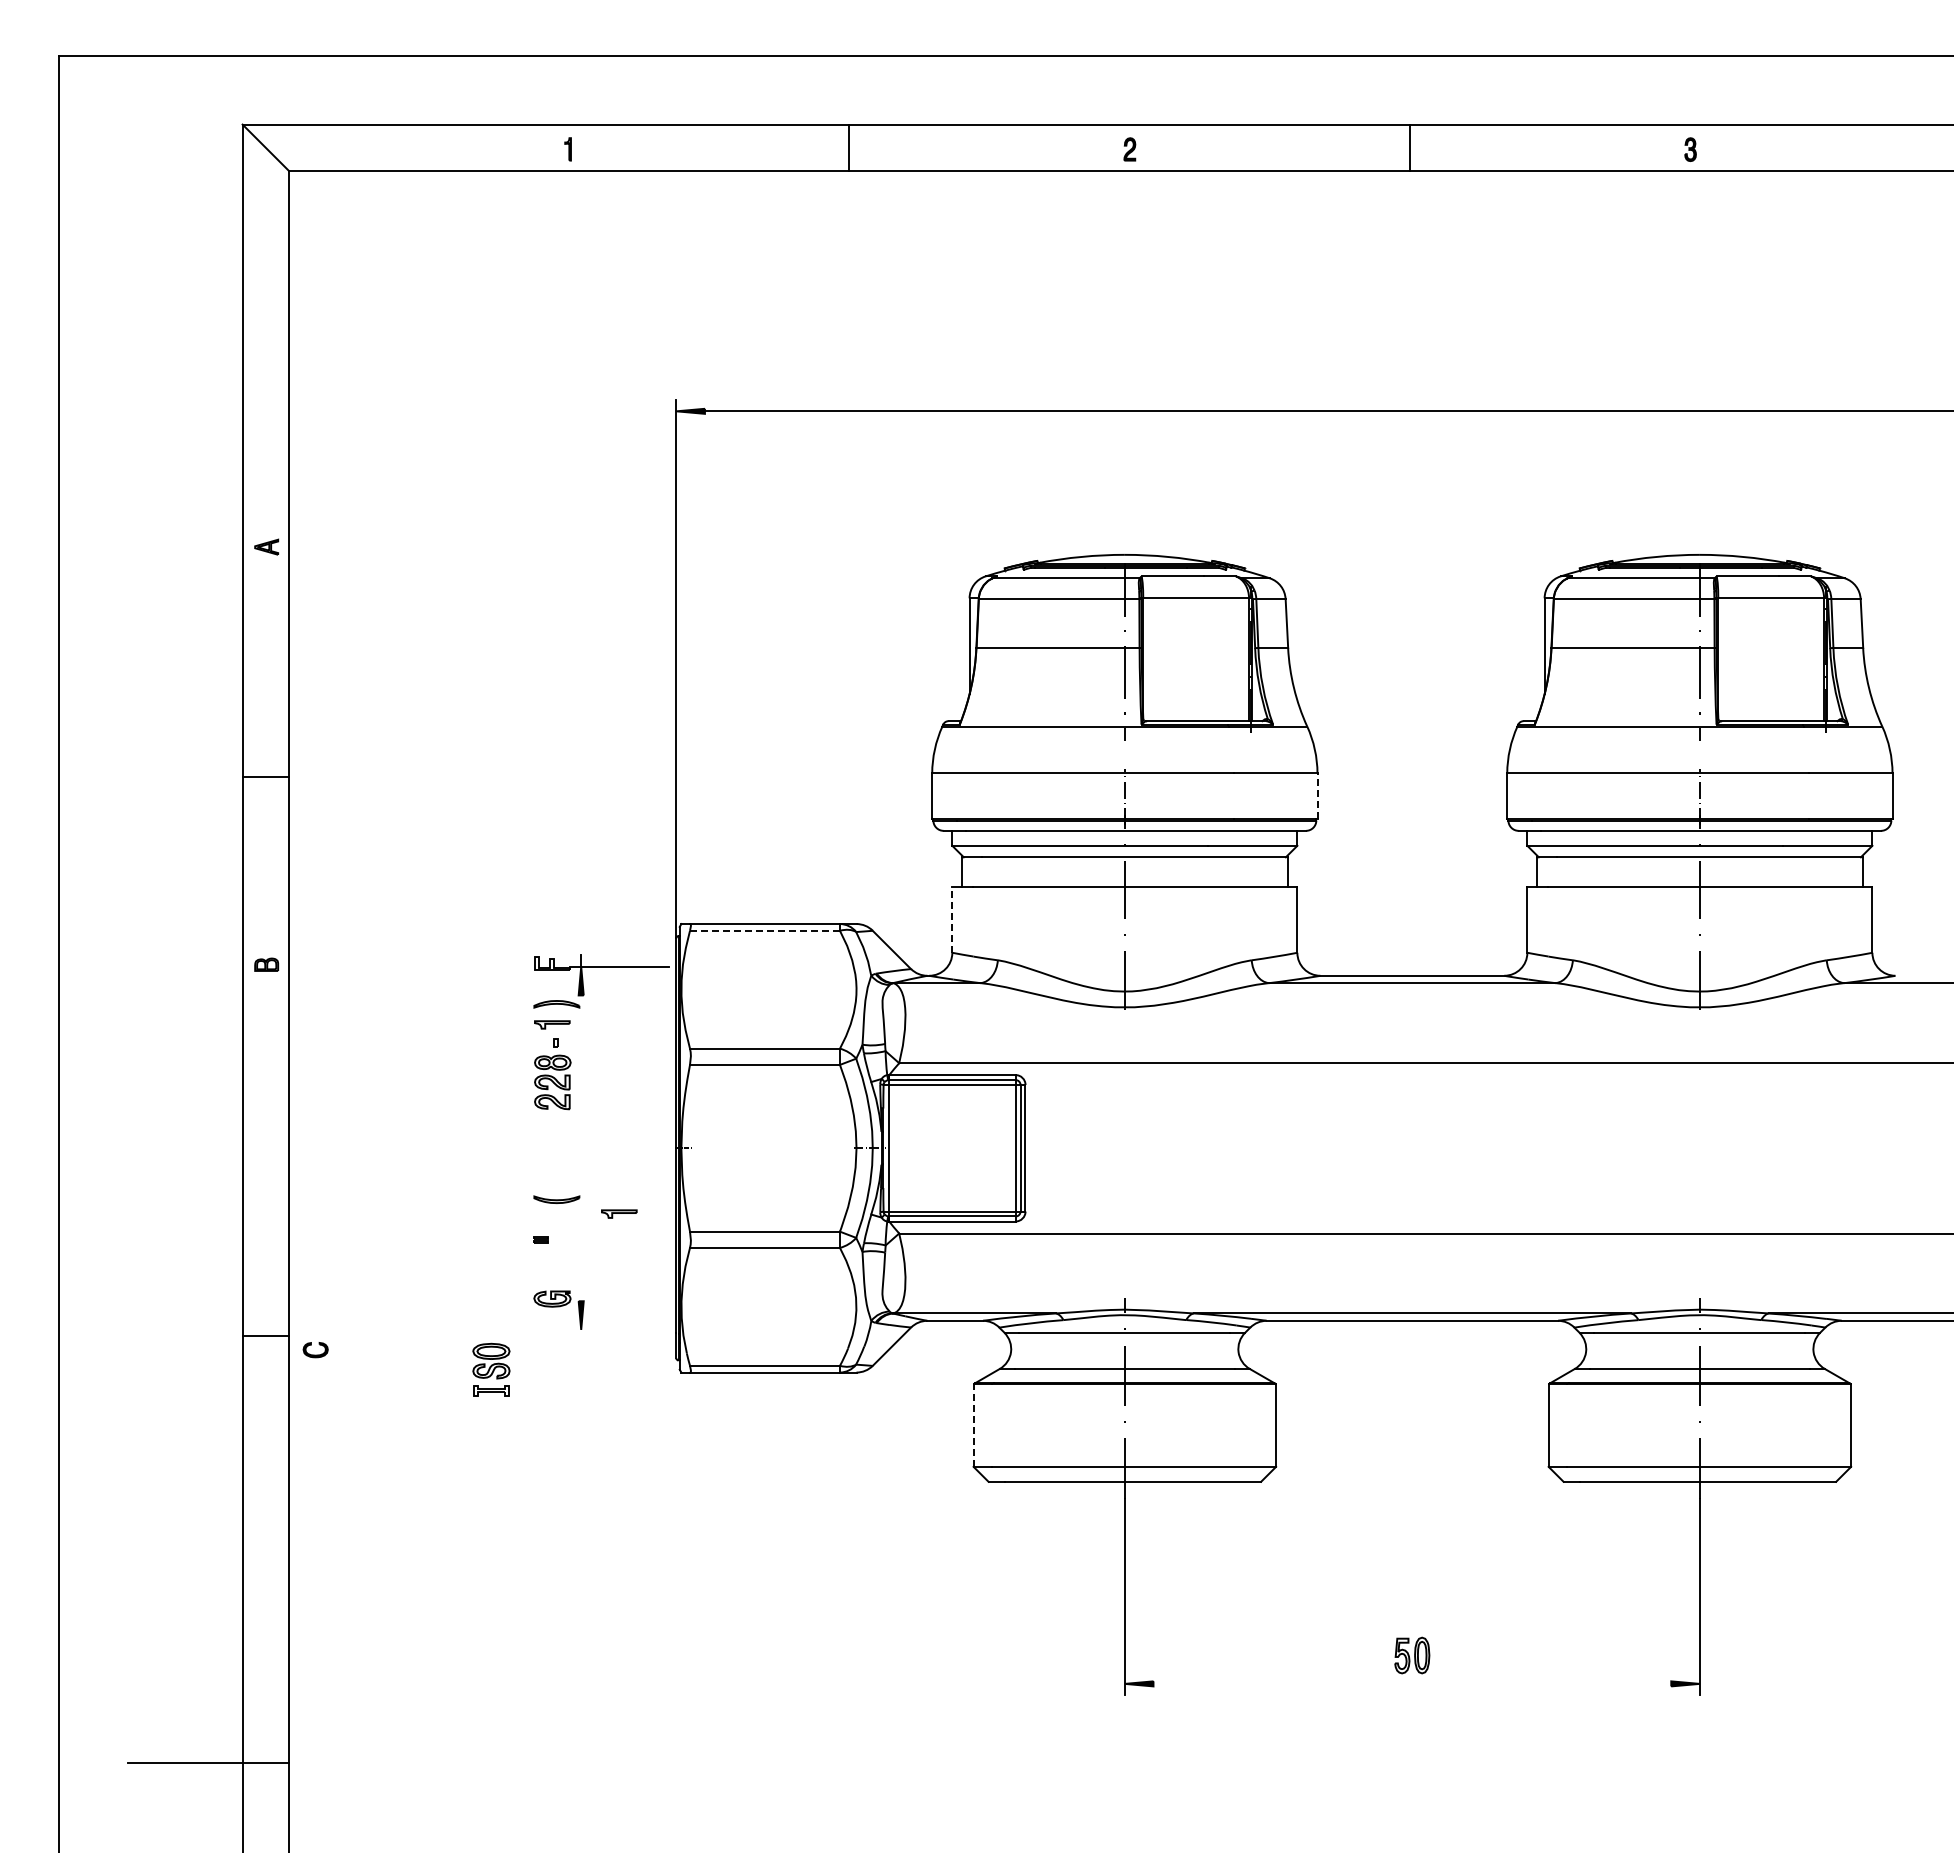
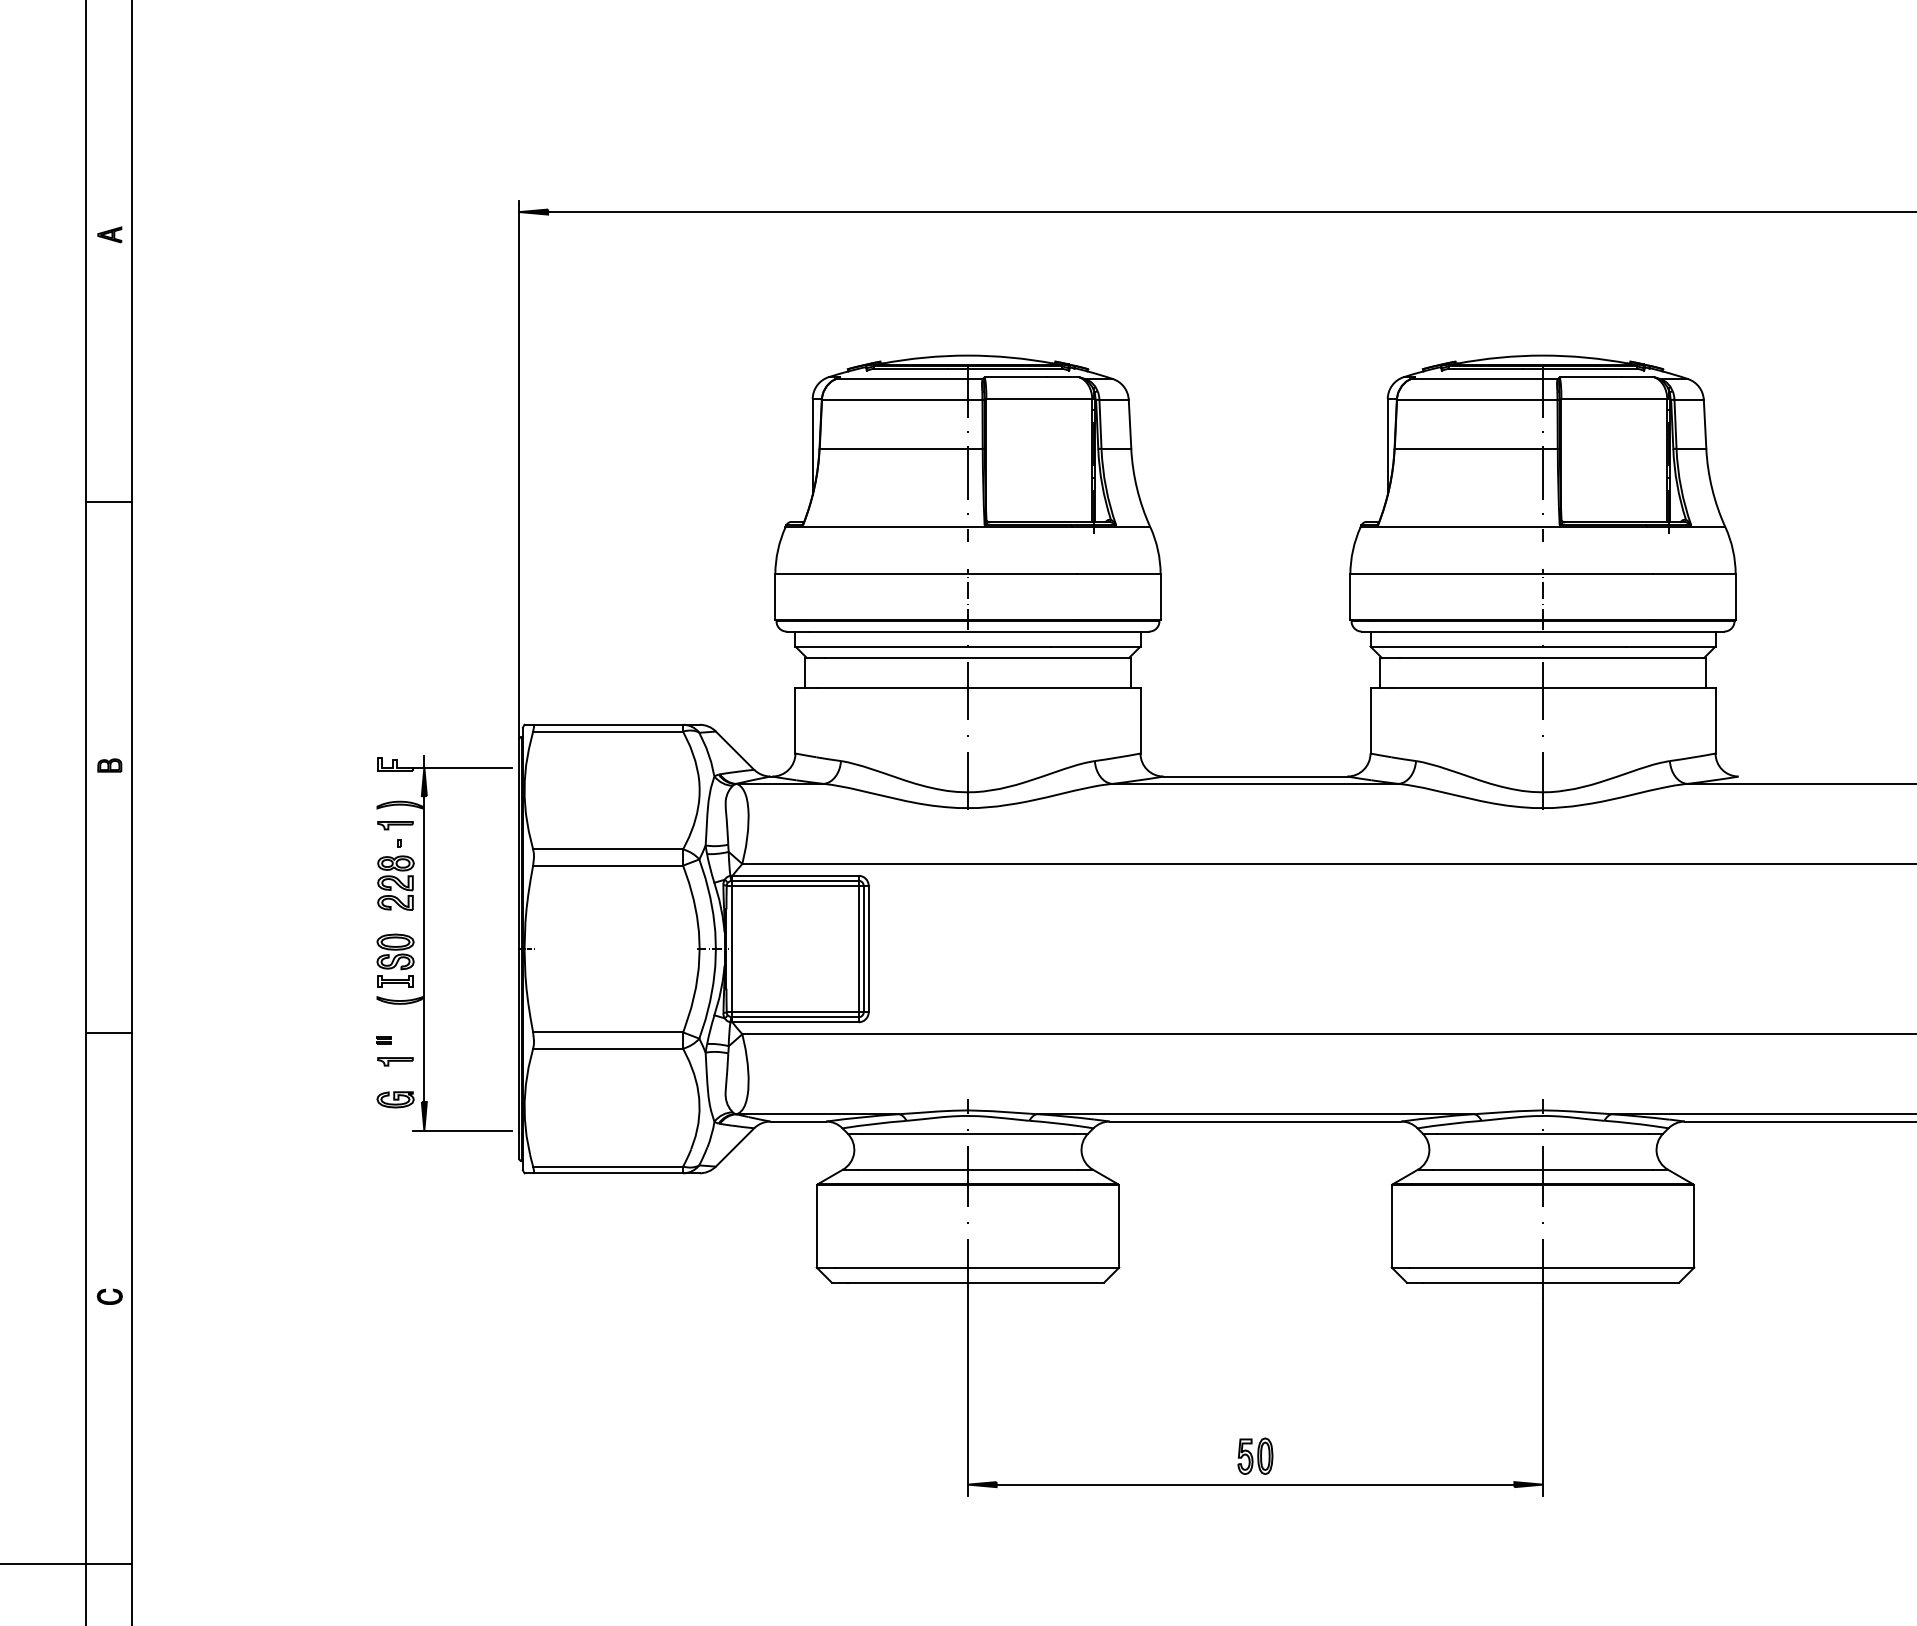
part: (266, 546) -> (109, 234), moved
line: (265, 776) -> (108, 502), moved
line: (1317, 795) -> (1160, 596), dashed -> solid
line: (952, 920) -> (795, 721), dashed -> solid
line: (764, 930) -> (607, 731), dashed -> solid
line: (581, 1148) -> (424, 949), added
part: (619, 1213) -> (395, 1061), moved
line: (618, 1329) -> (461, 1130), added
line: (265, 1336) -> (108, 1033), moved
part: (315, 1350) -> (109, 1297), moved
part: (491, 1369) -> (395, 960), moved
line: (973, 1425) -> (816, 1226), dashed -> solid
line: (1412, 1683) -> (1255, 1484), added

